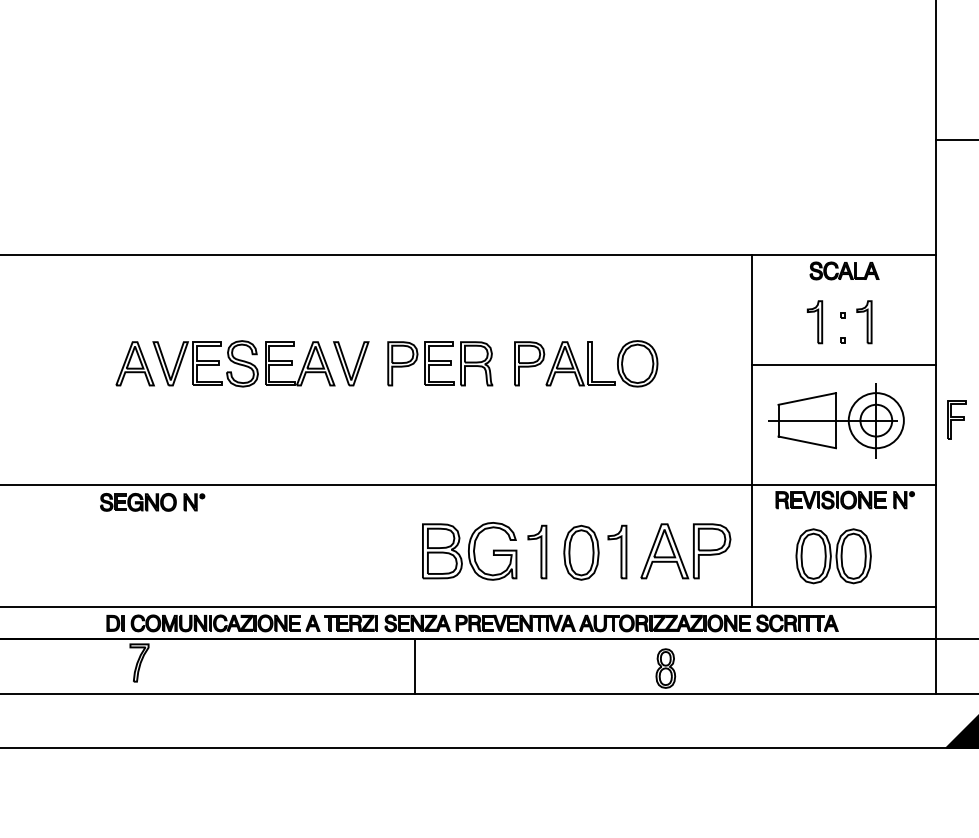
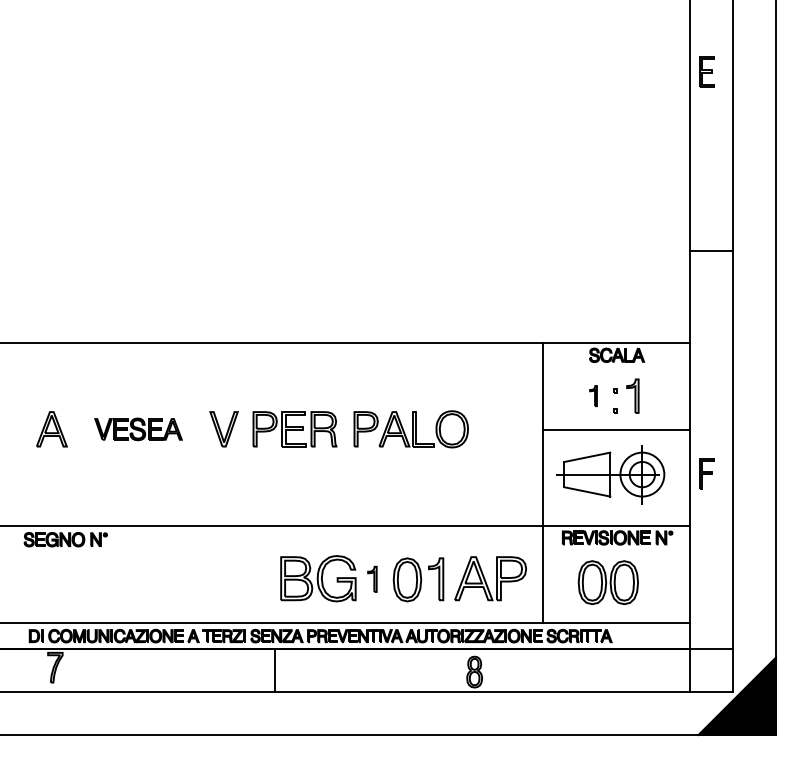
part: (814, 321) -> (593, 395), size x0.6
part: (243, 364) -> (138, 429), size x0.6
part: (537, 552) -> (372, 579), size x0.6

